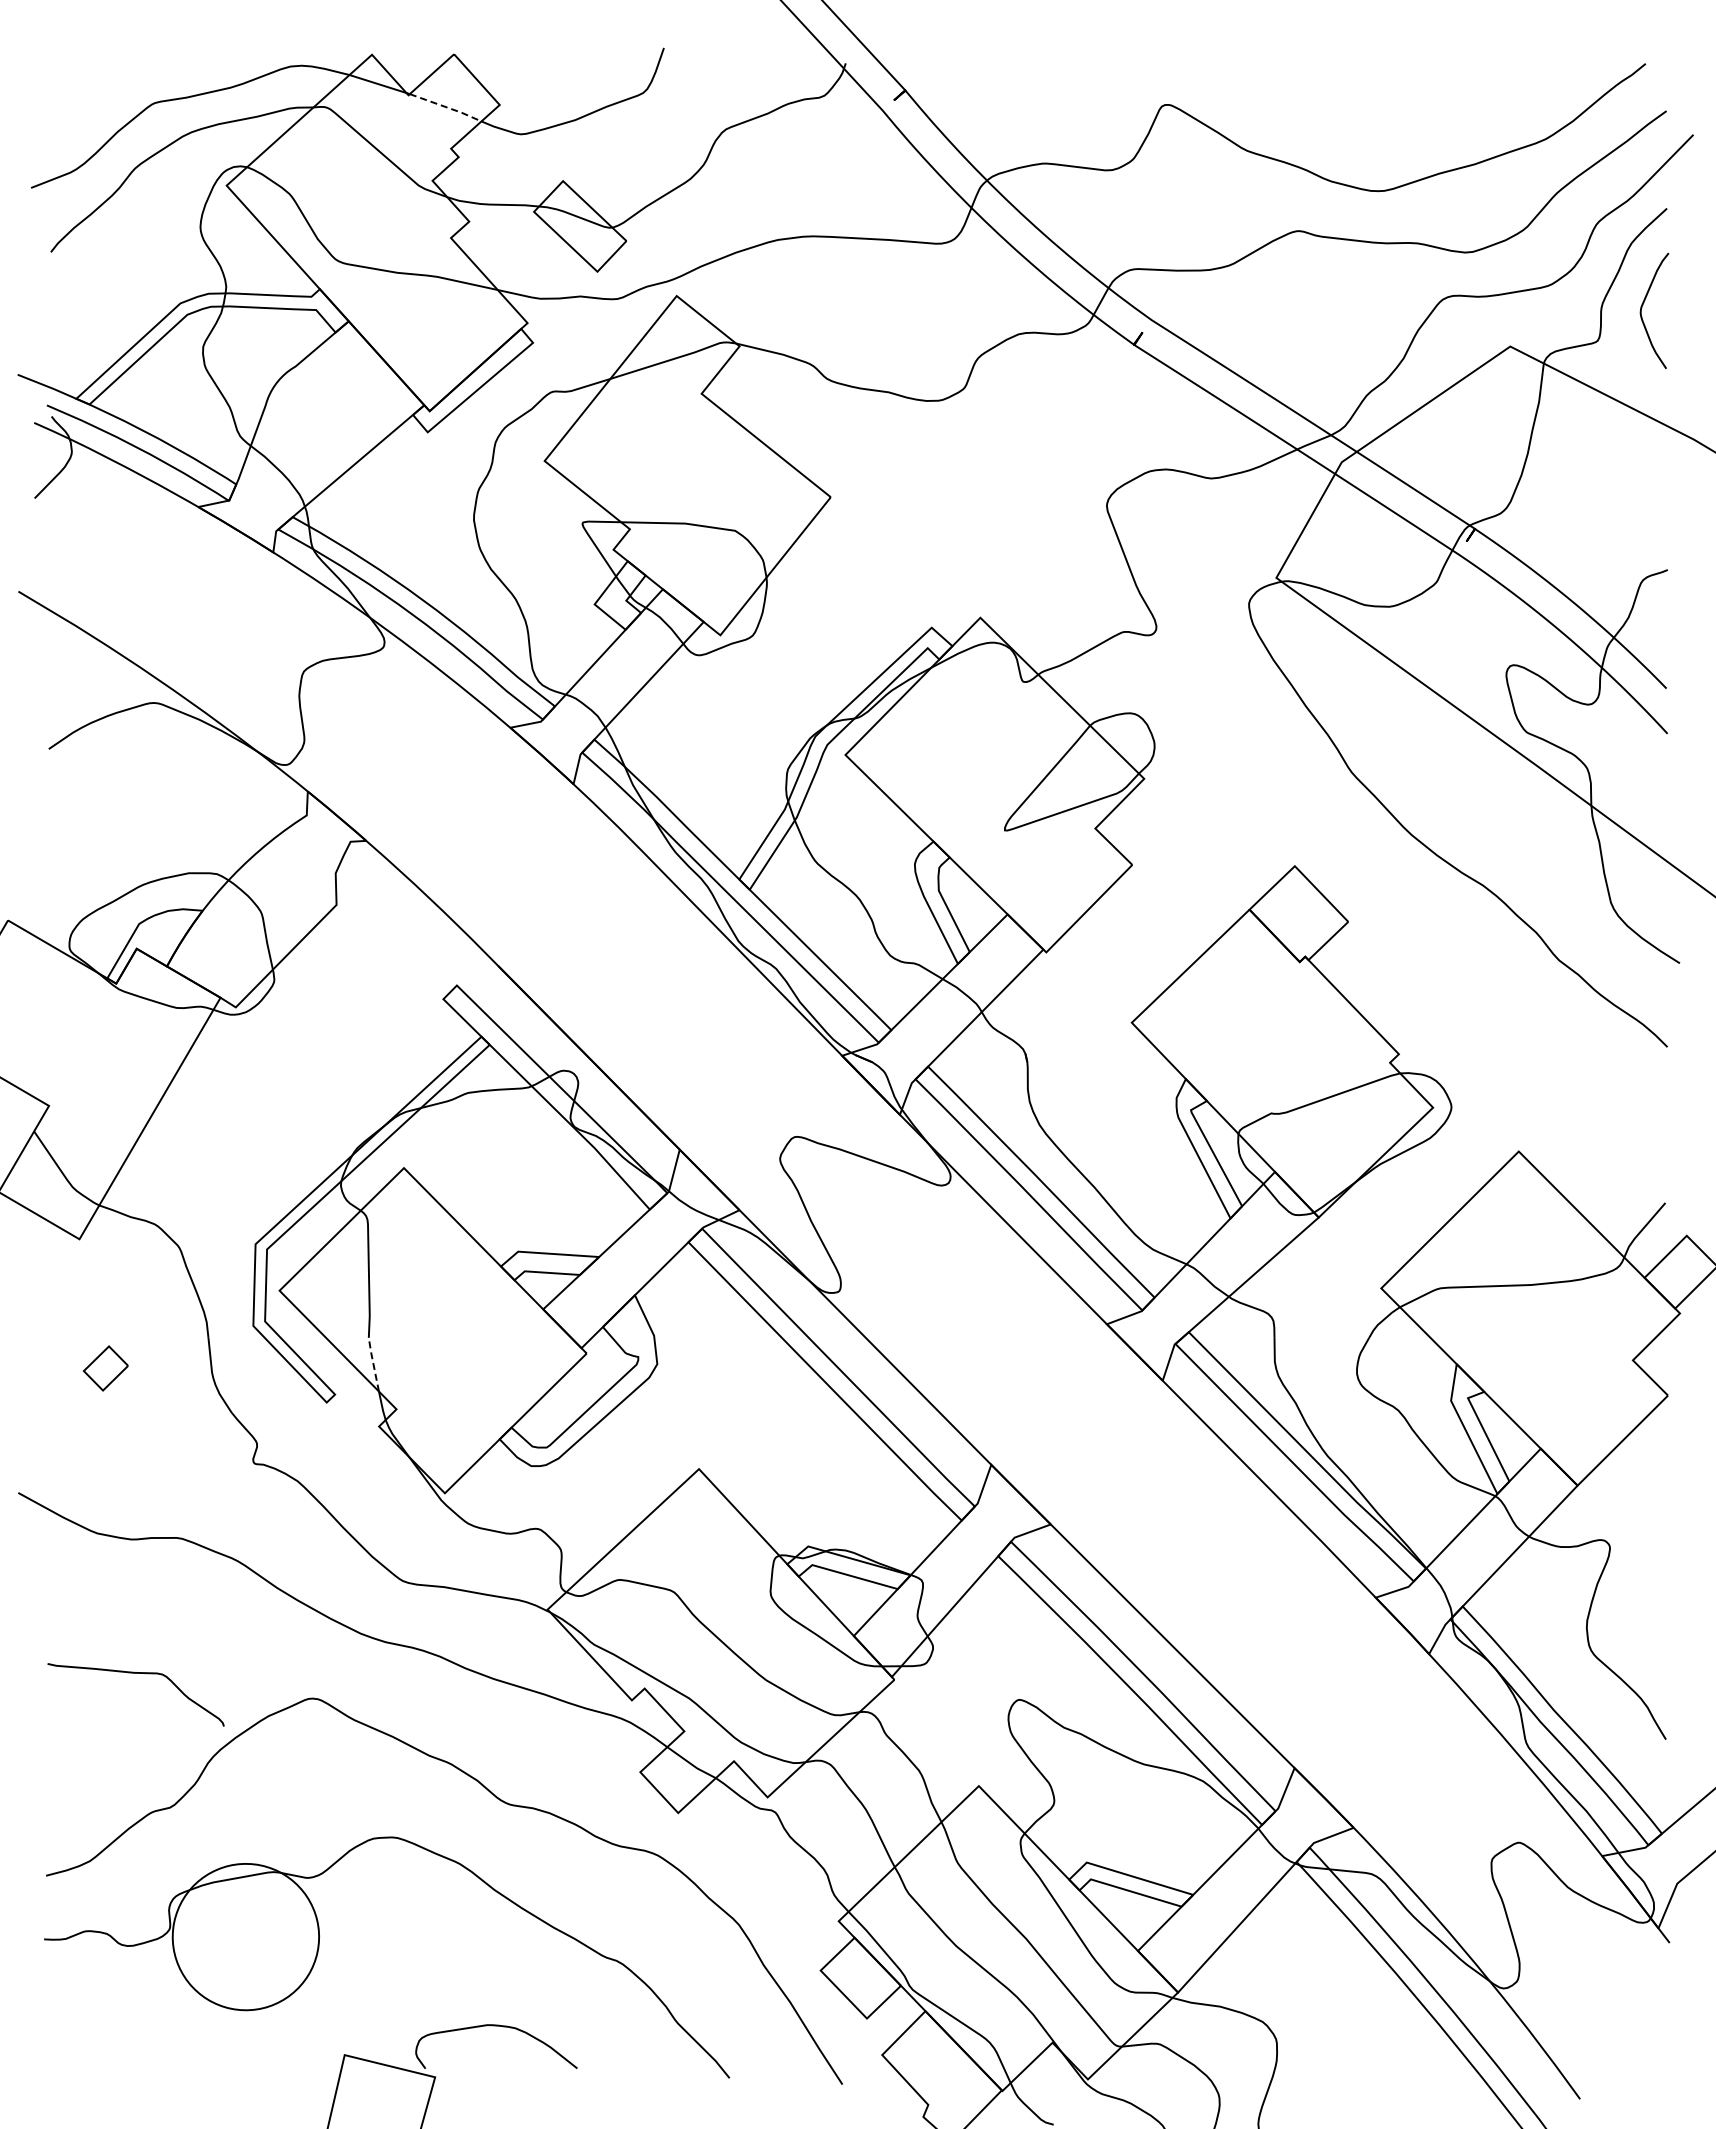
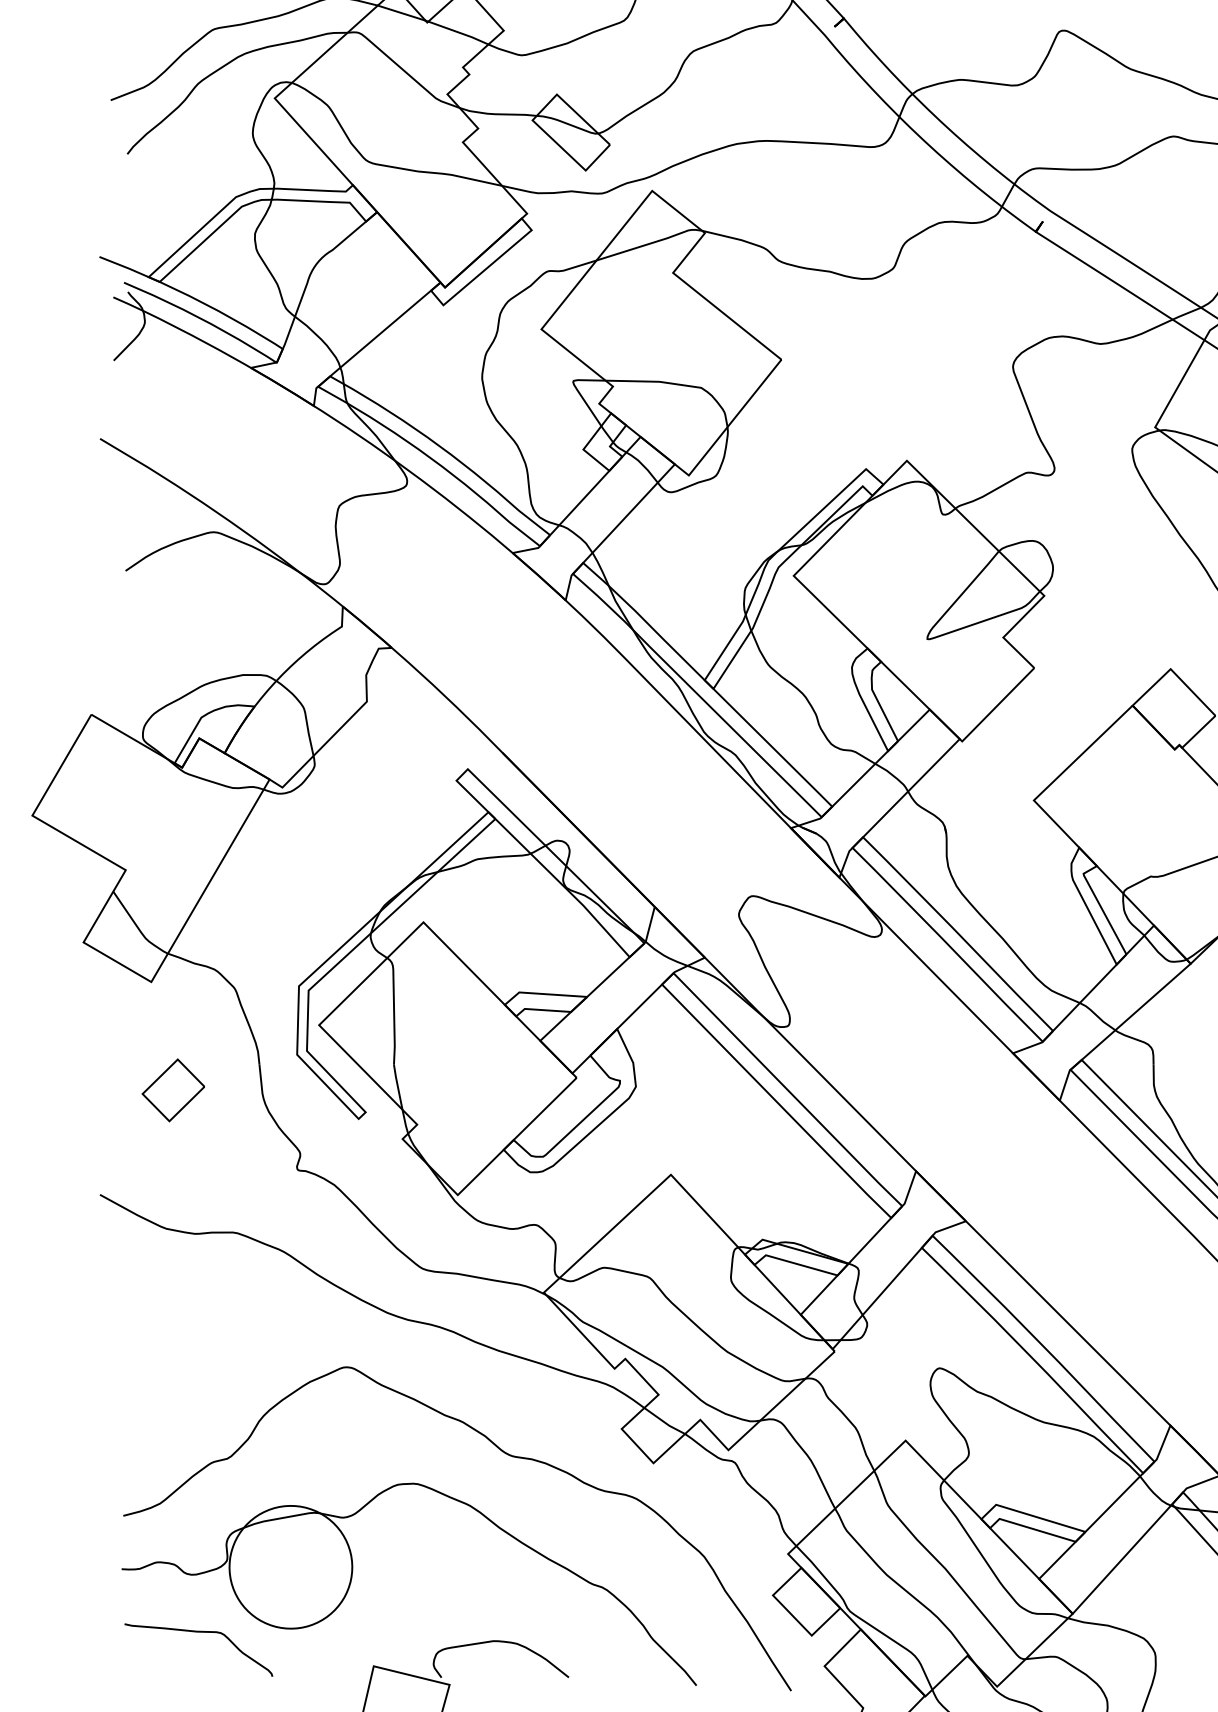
line: (446, 107) -> (459, 32), dashed -> solid
line: (373, 1364) -> (397, 1087), dashed -> solid
part: (105, 1368) -> (173, 1090), size x1.67
curve: (135, 1673) -> (198, 1632), moved

